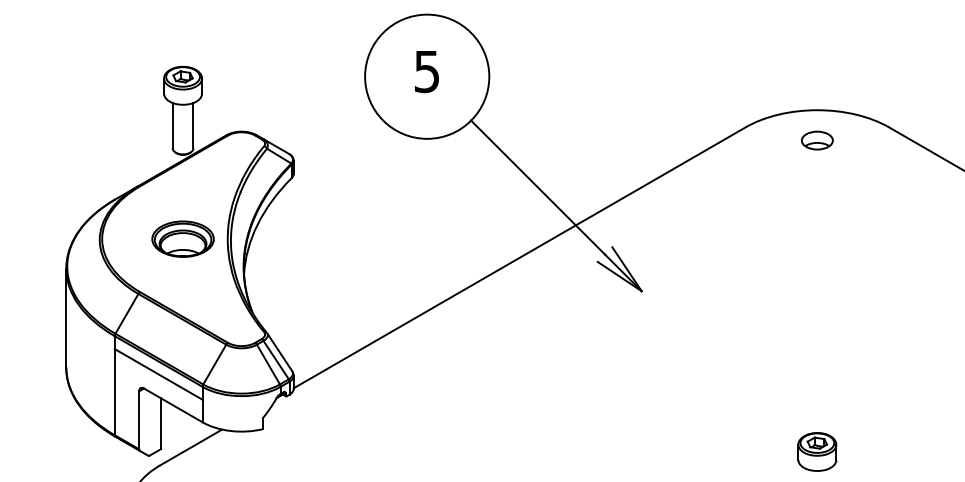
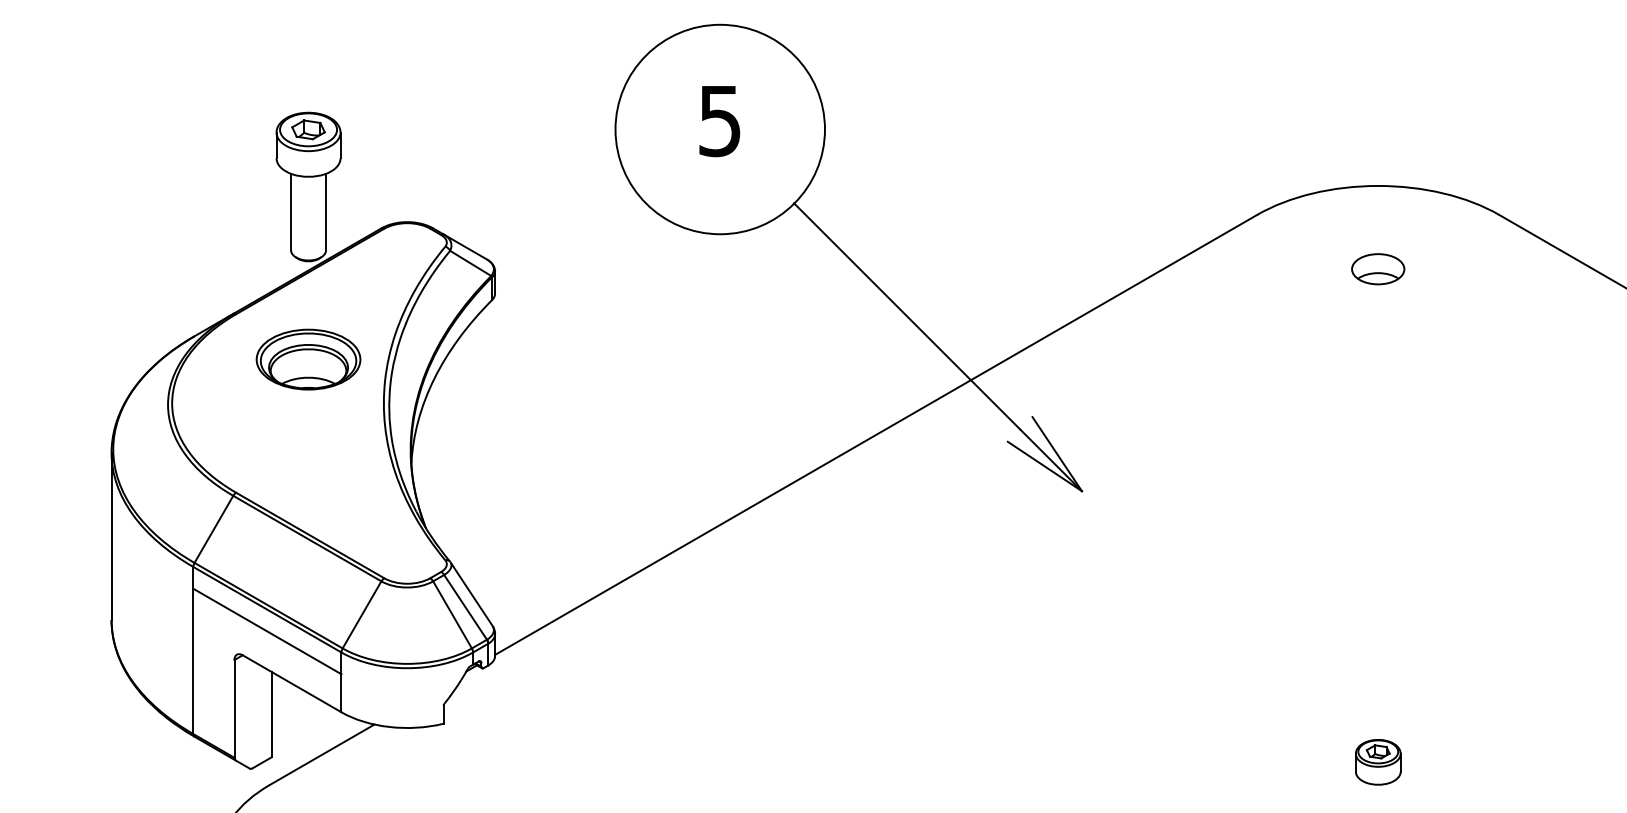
part: (817, 140) -> (1378, 269), moved
part: (182, 238) -> (307, 358), moved
part: (817, 451) -> (1378, 761), size x0.7

